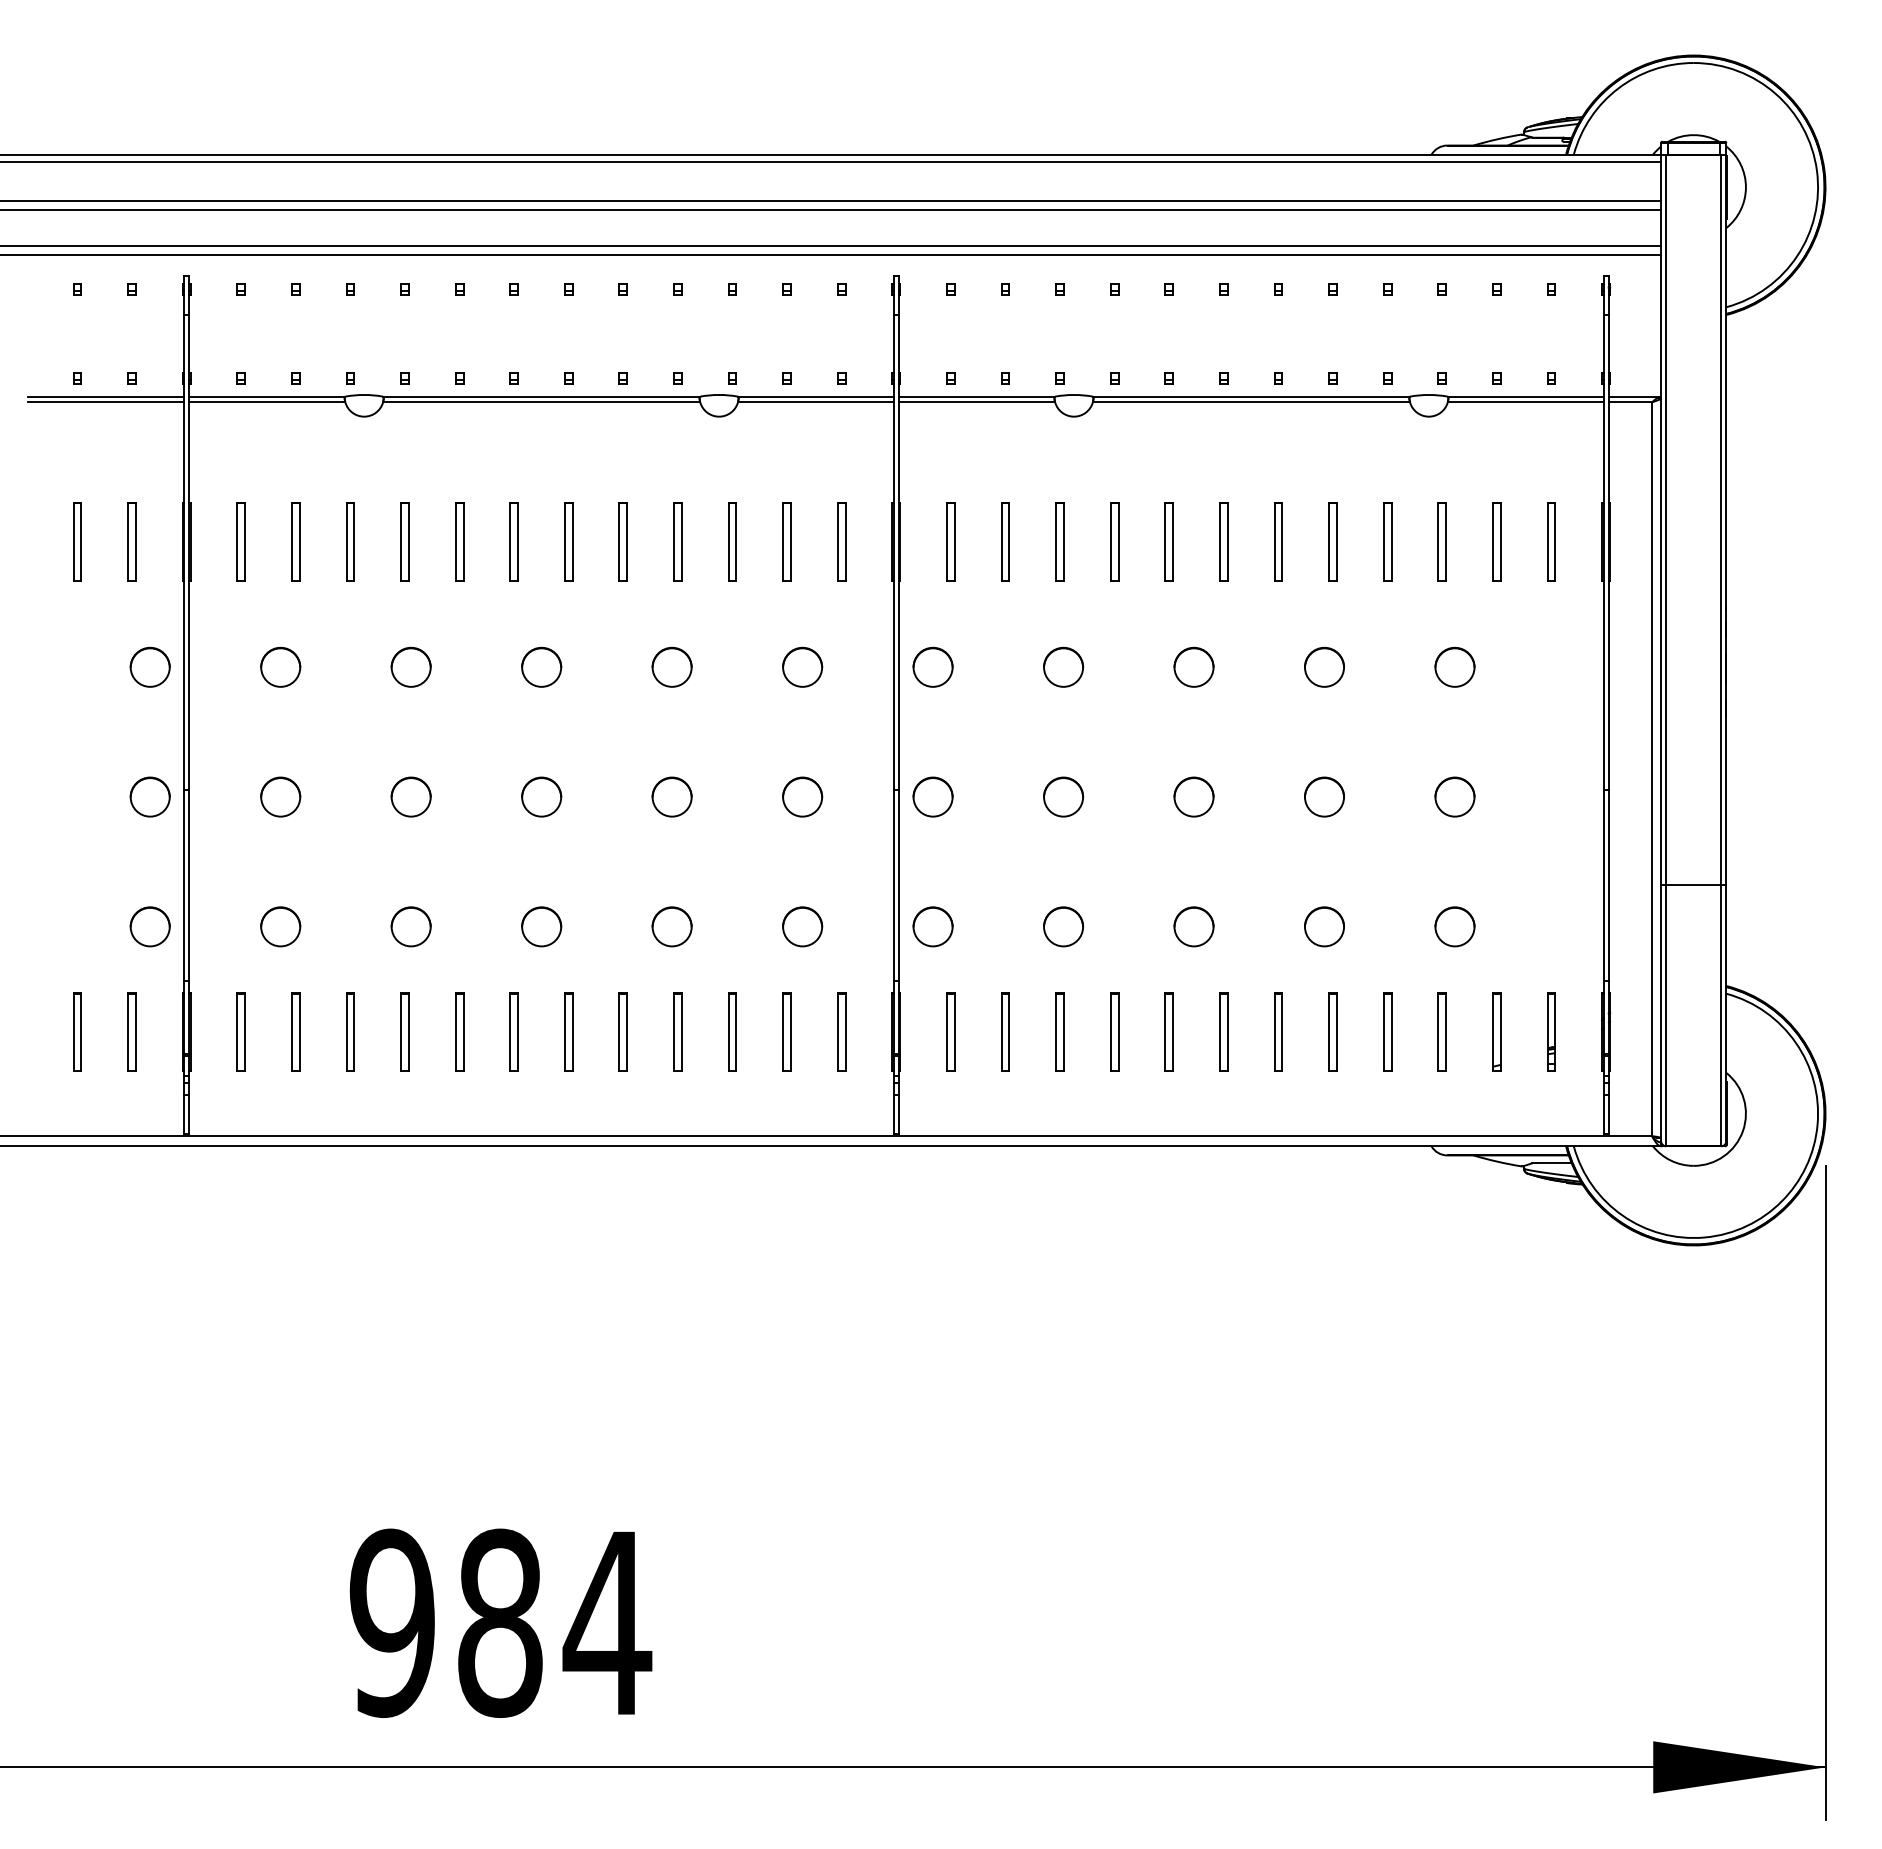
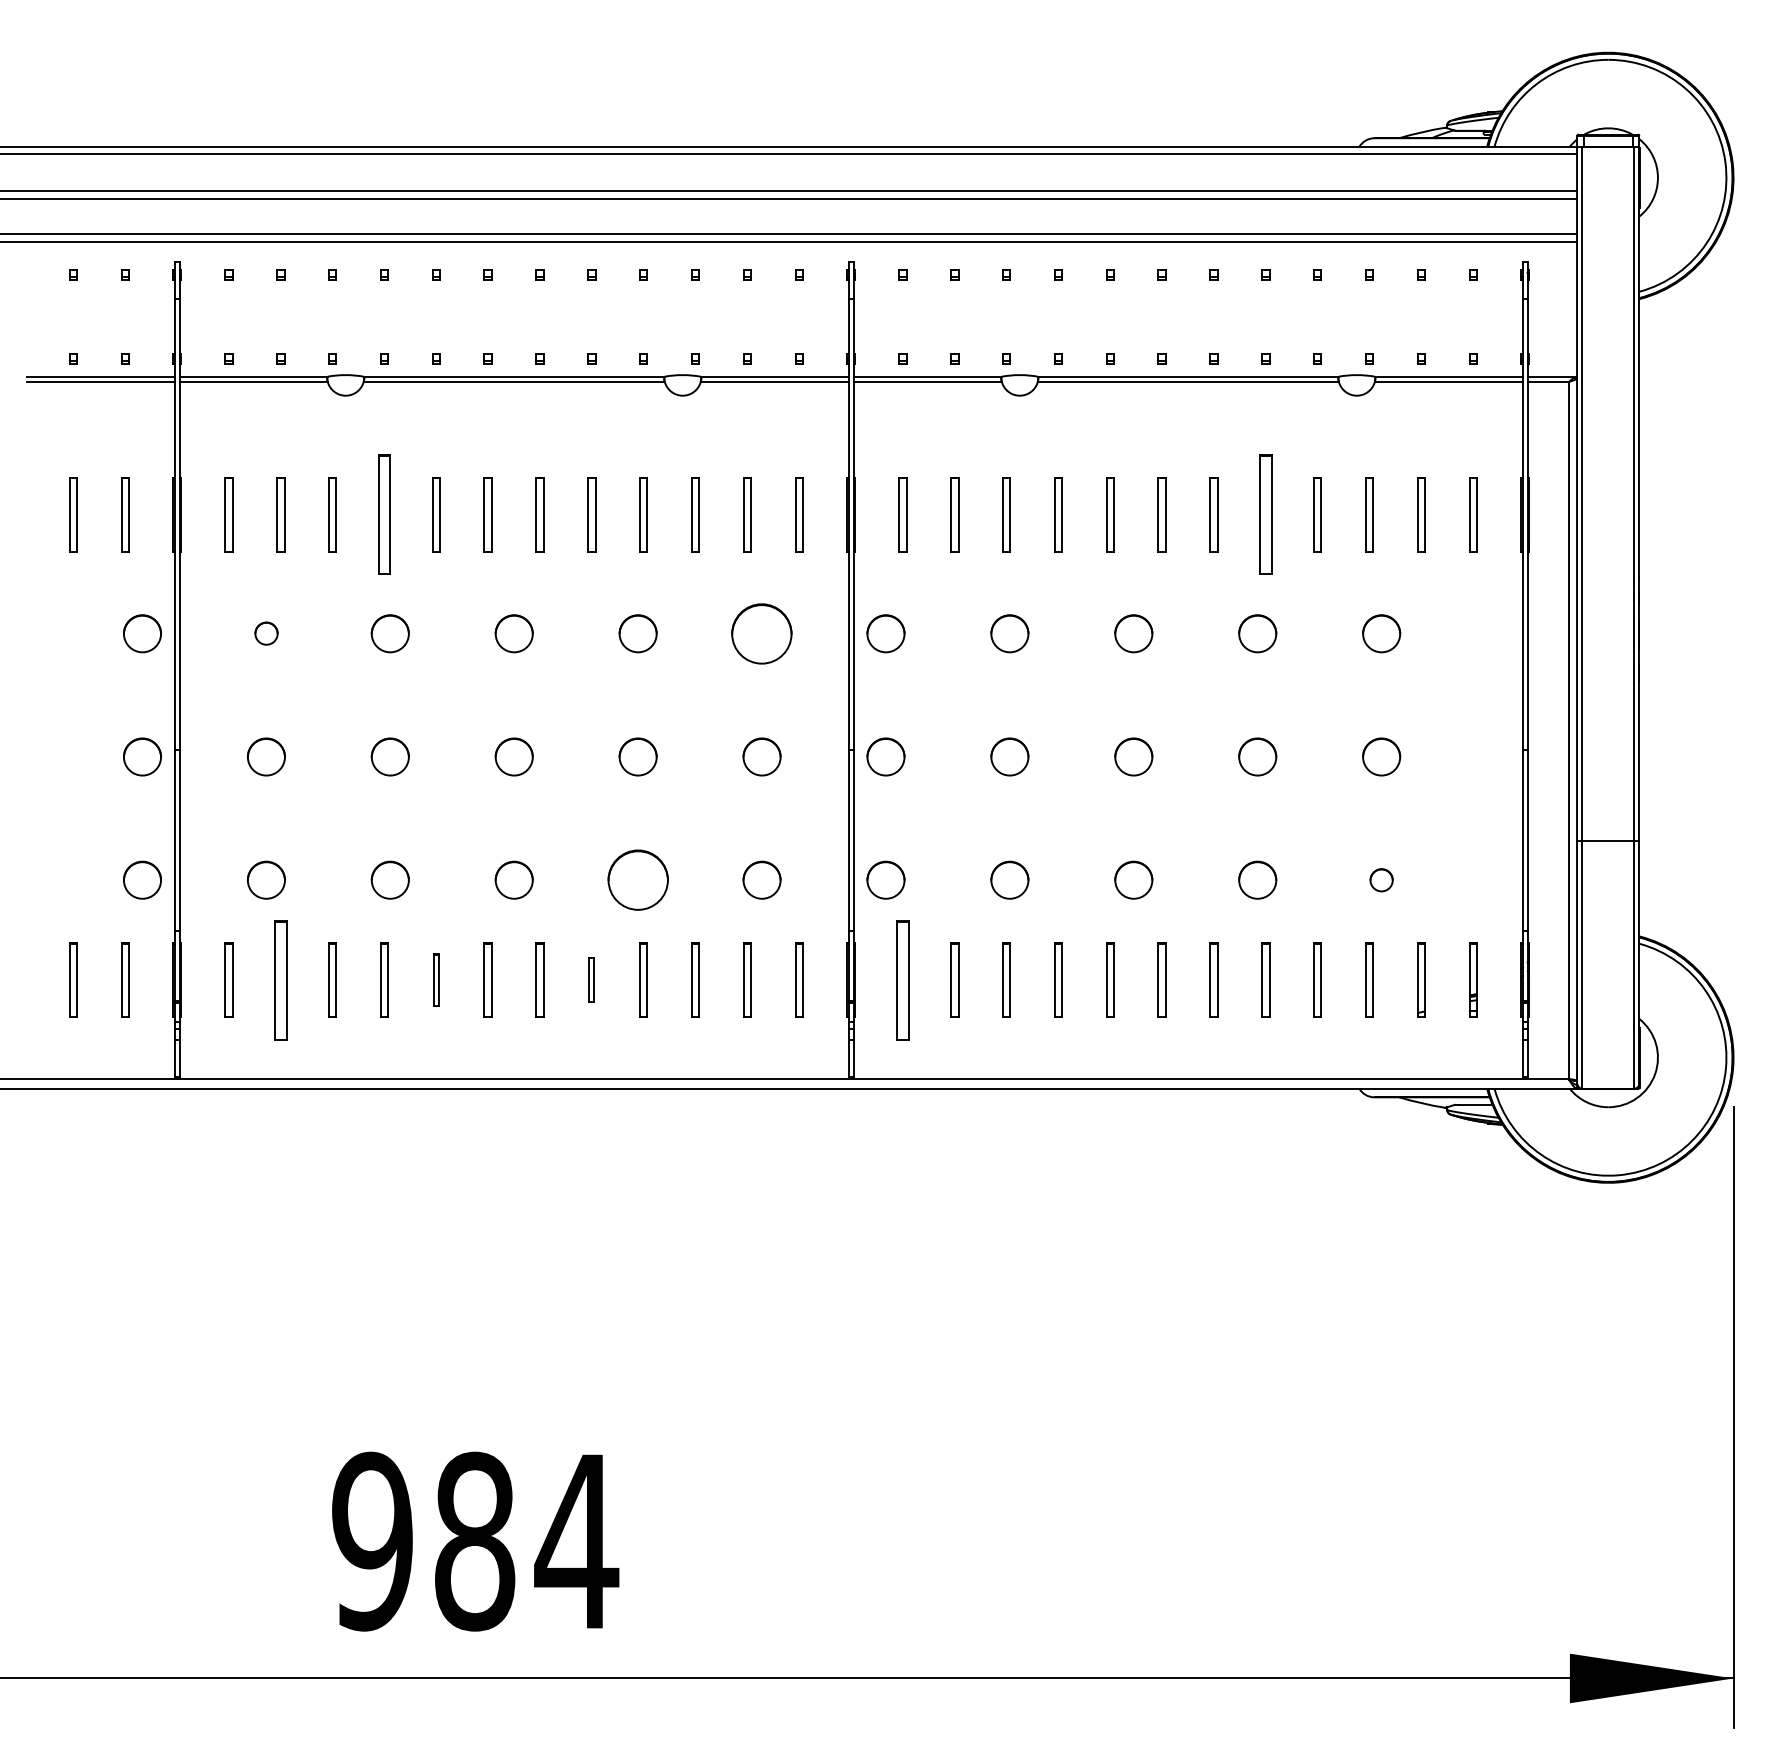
part: (404, 541) -> (383, 514), size x1.6
part: (1332, 541) -> (1265, 514), size x1.6
circle: (280, 666) -> (266, 632), size x0.6
circle: (802, 666) -> (761, 632), size x1.6
circle: (671, 926) -> (637, 879), size x1.6
circle: (1454, 926) -> (1381, 879), size x0.6
part: (295, 1031) -> (280, 979), size x1.6
part: (459, 1031) -> (436, 979), size x0.7
part: (622, 1031) -> (591, 979), size x0.6
part: (950, 1031) -> (902, 979), size x1.6

